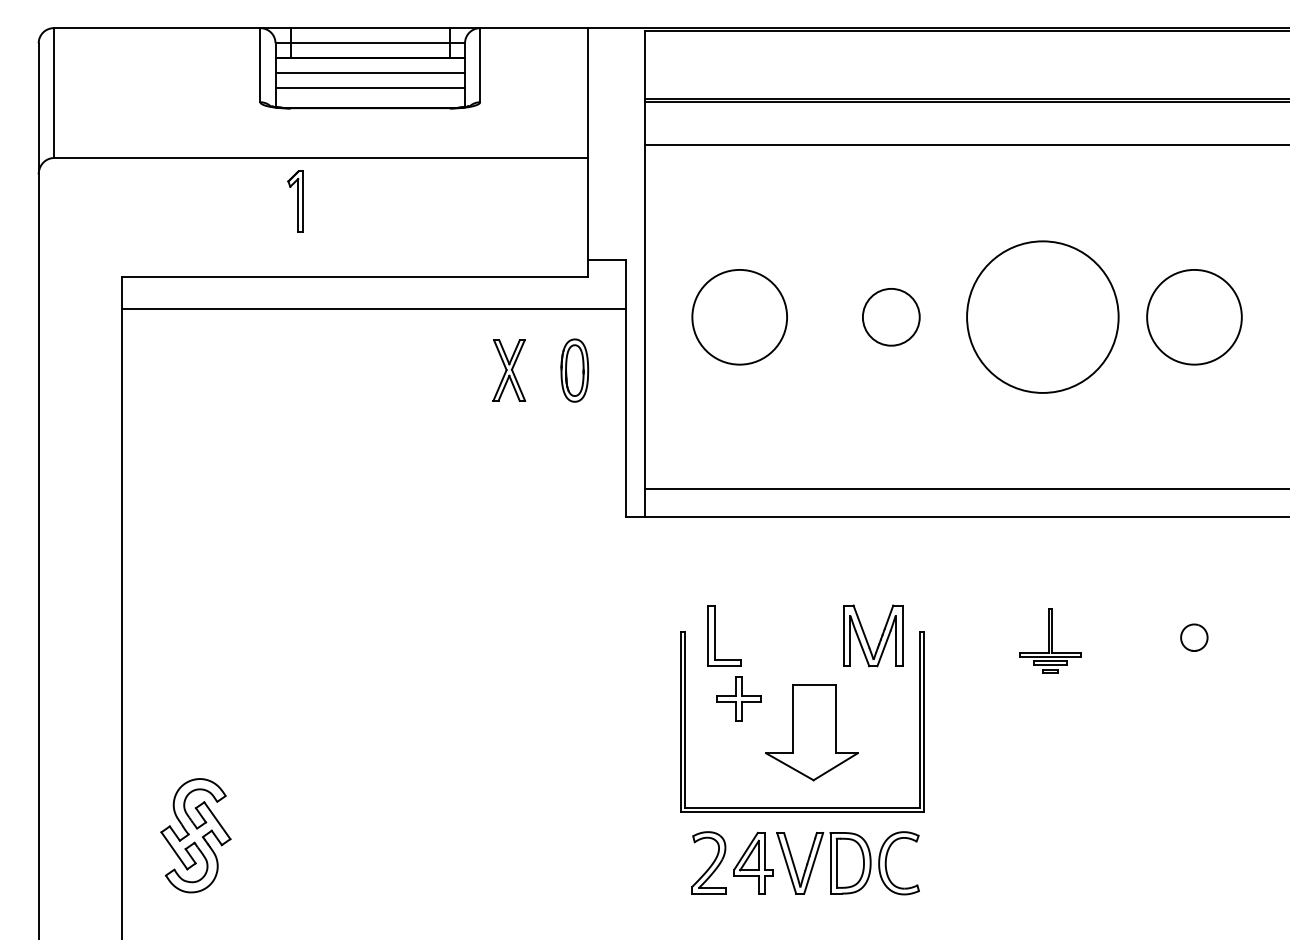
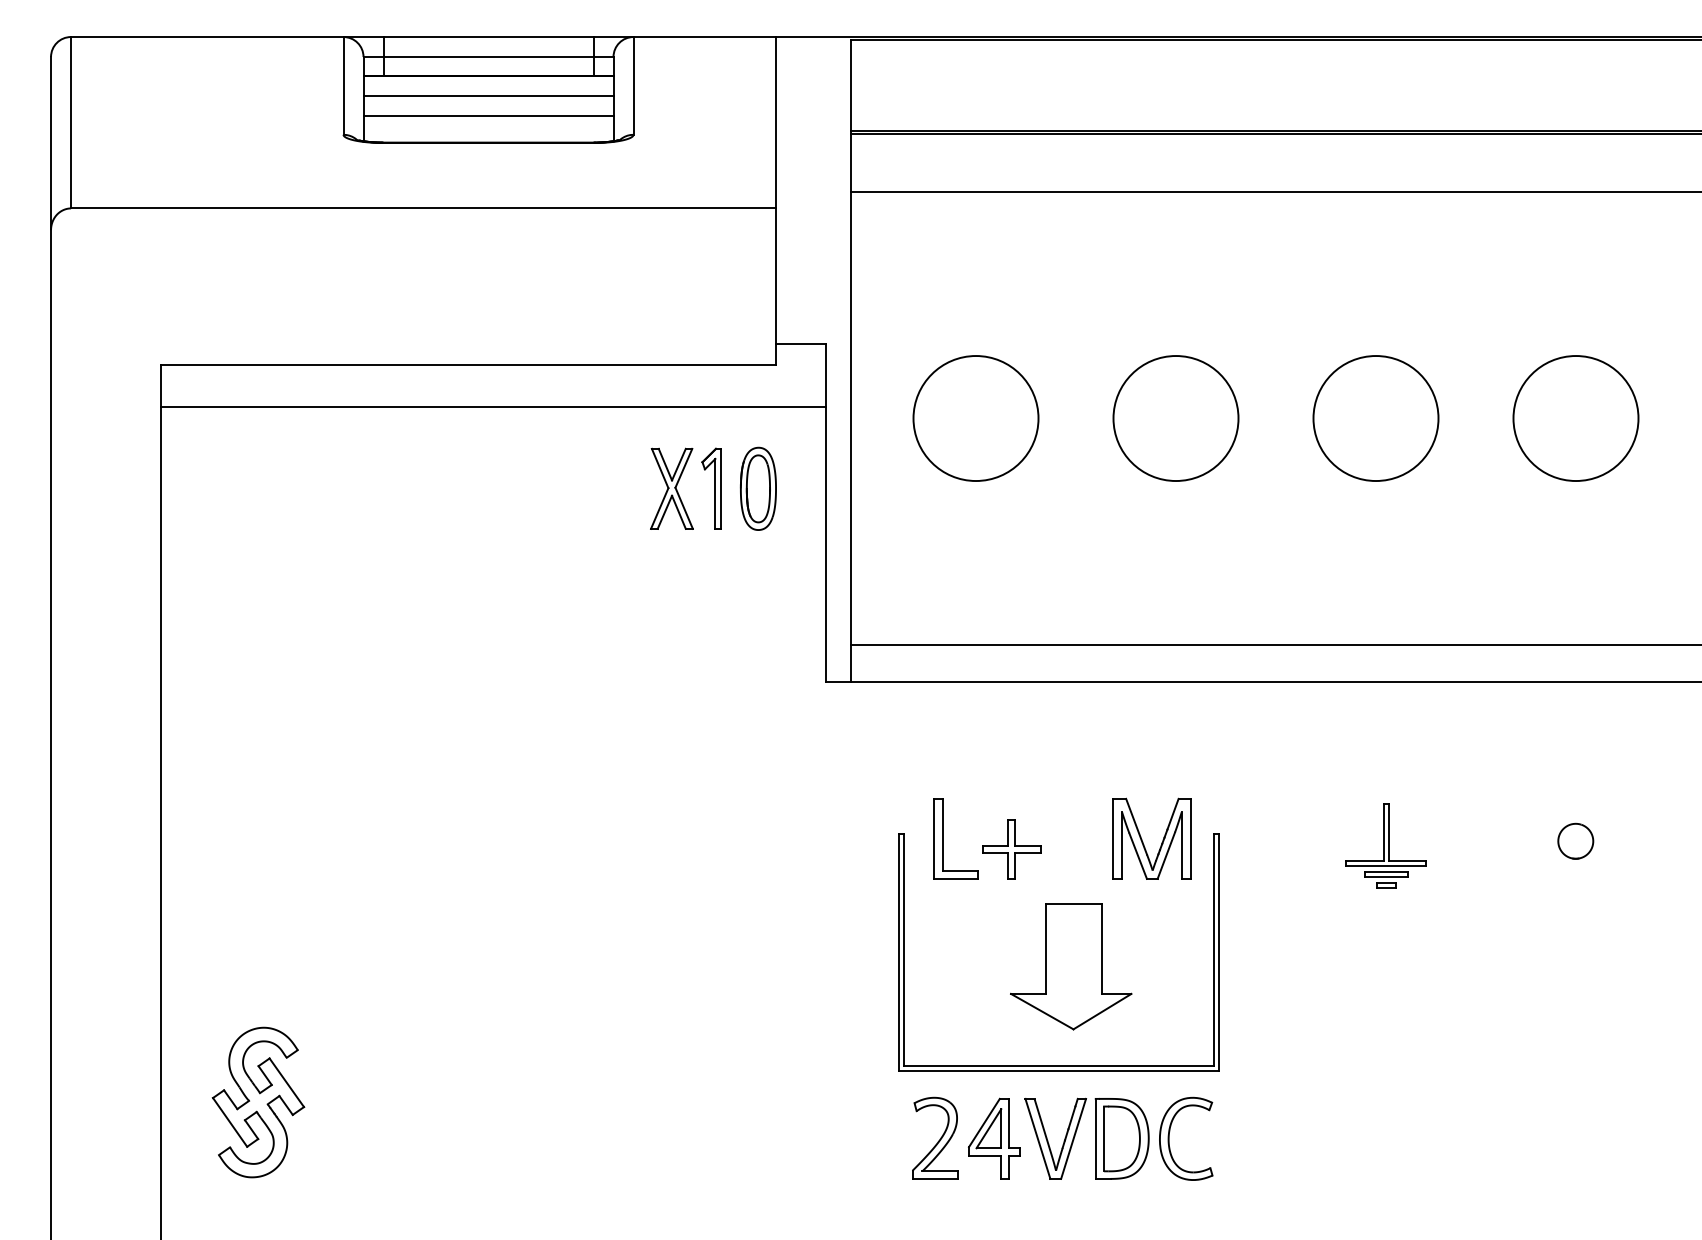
part: (295, 201) -> (711, 488), moved
circle: (890, 316) -> (1174, 417), size x1.67
circle: (1042, 317) -> (1375, 418), size x0.62
part: (738, 698) -> (1011, 848), moved

